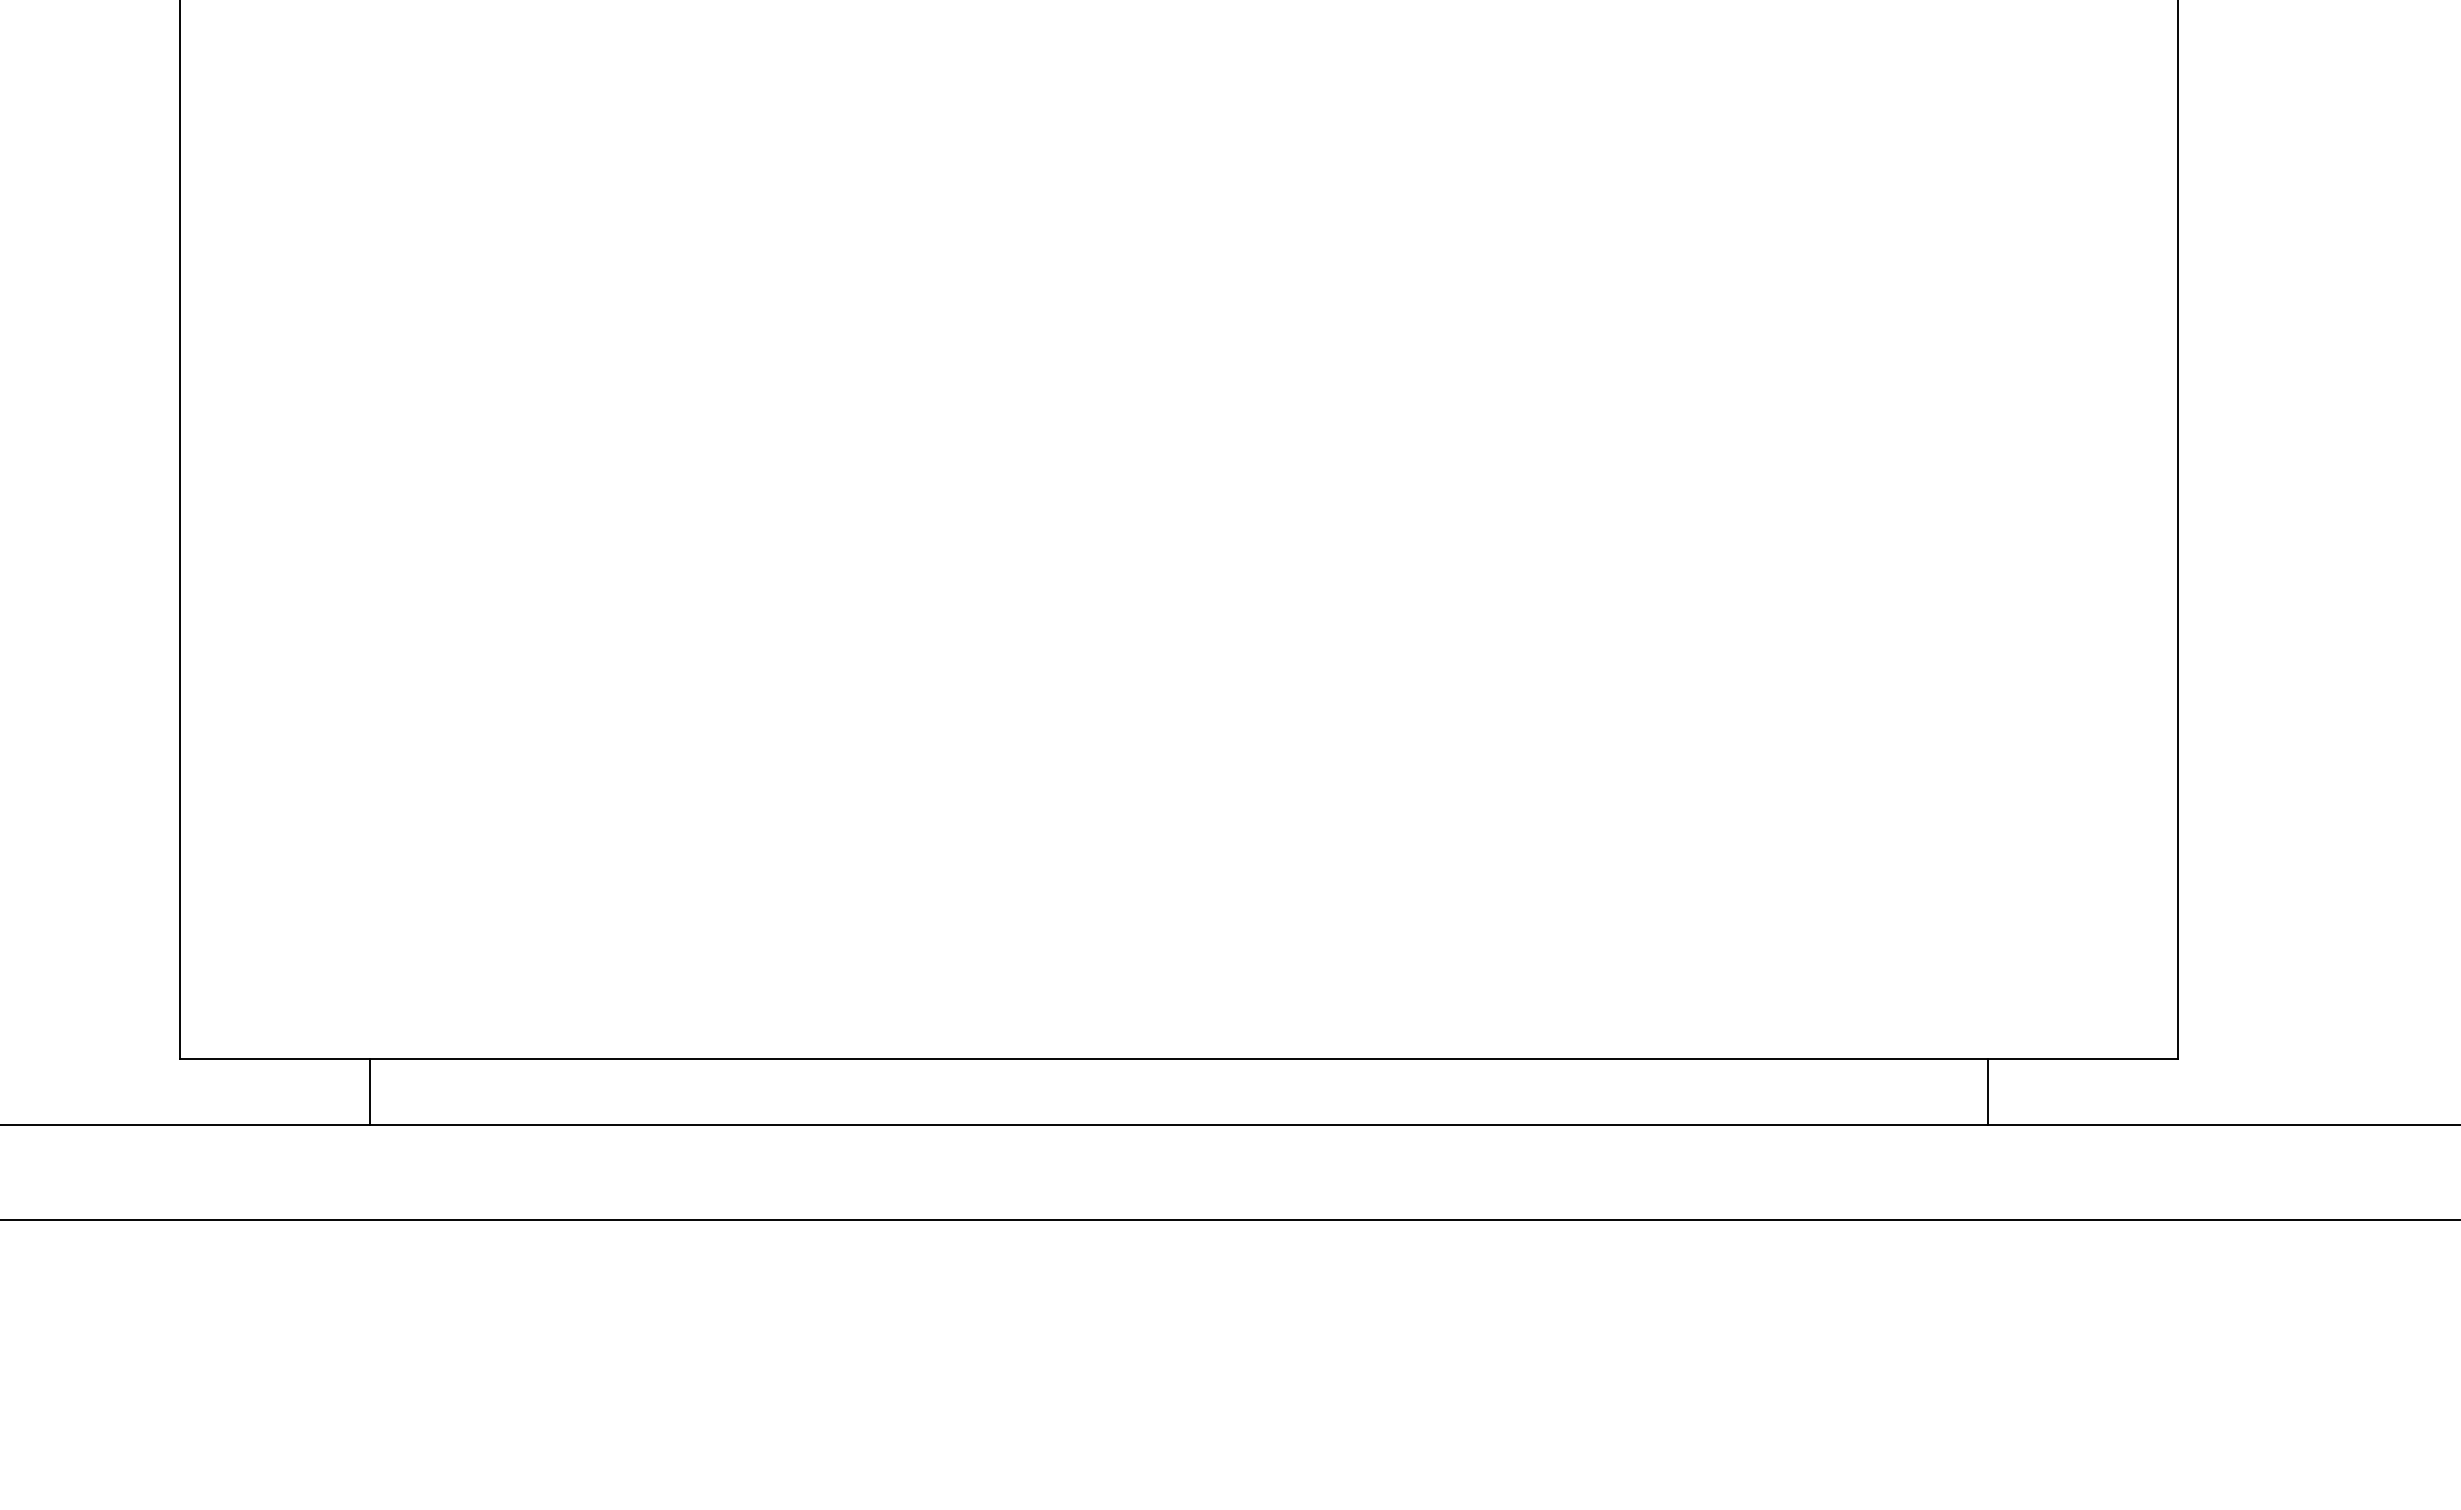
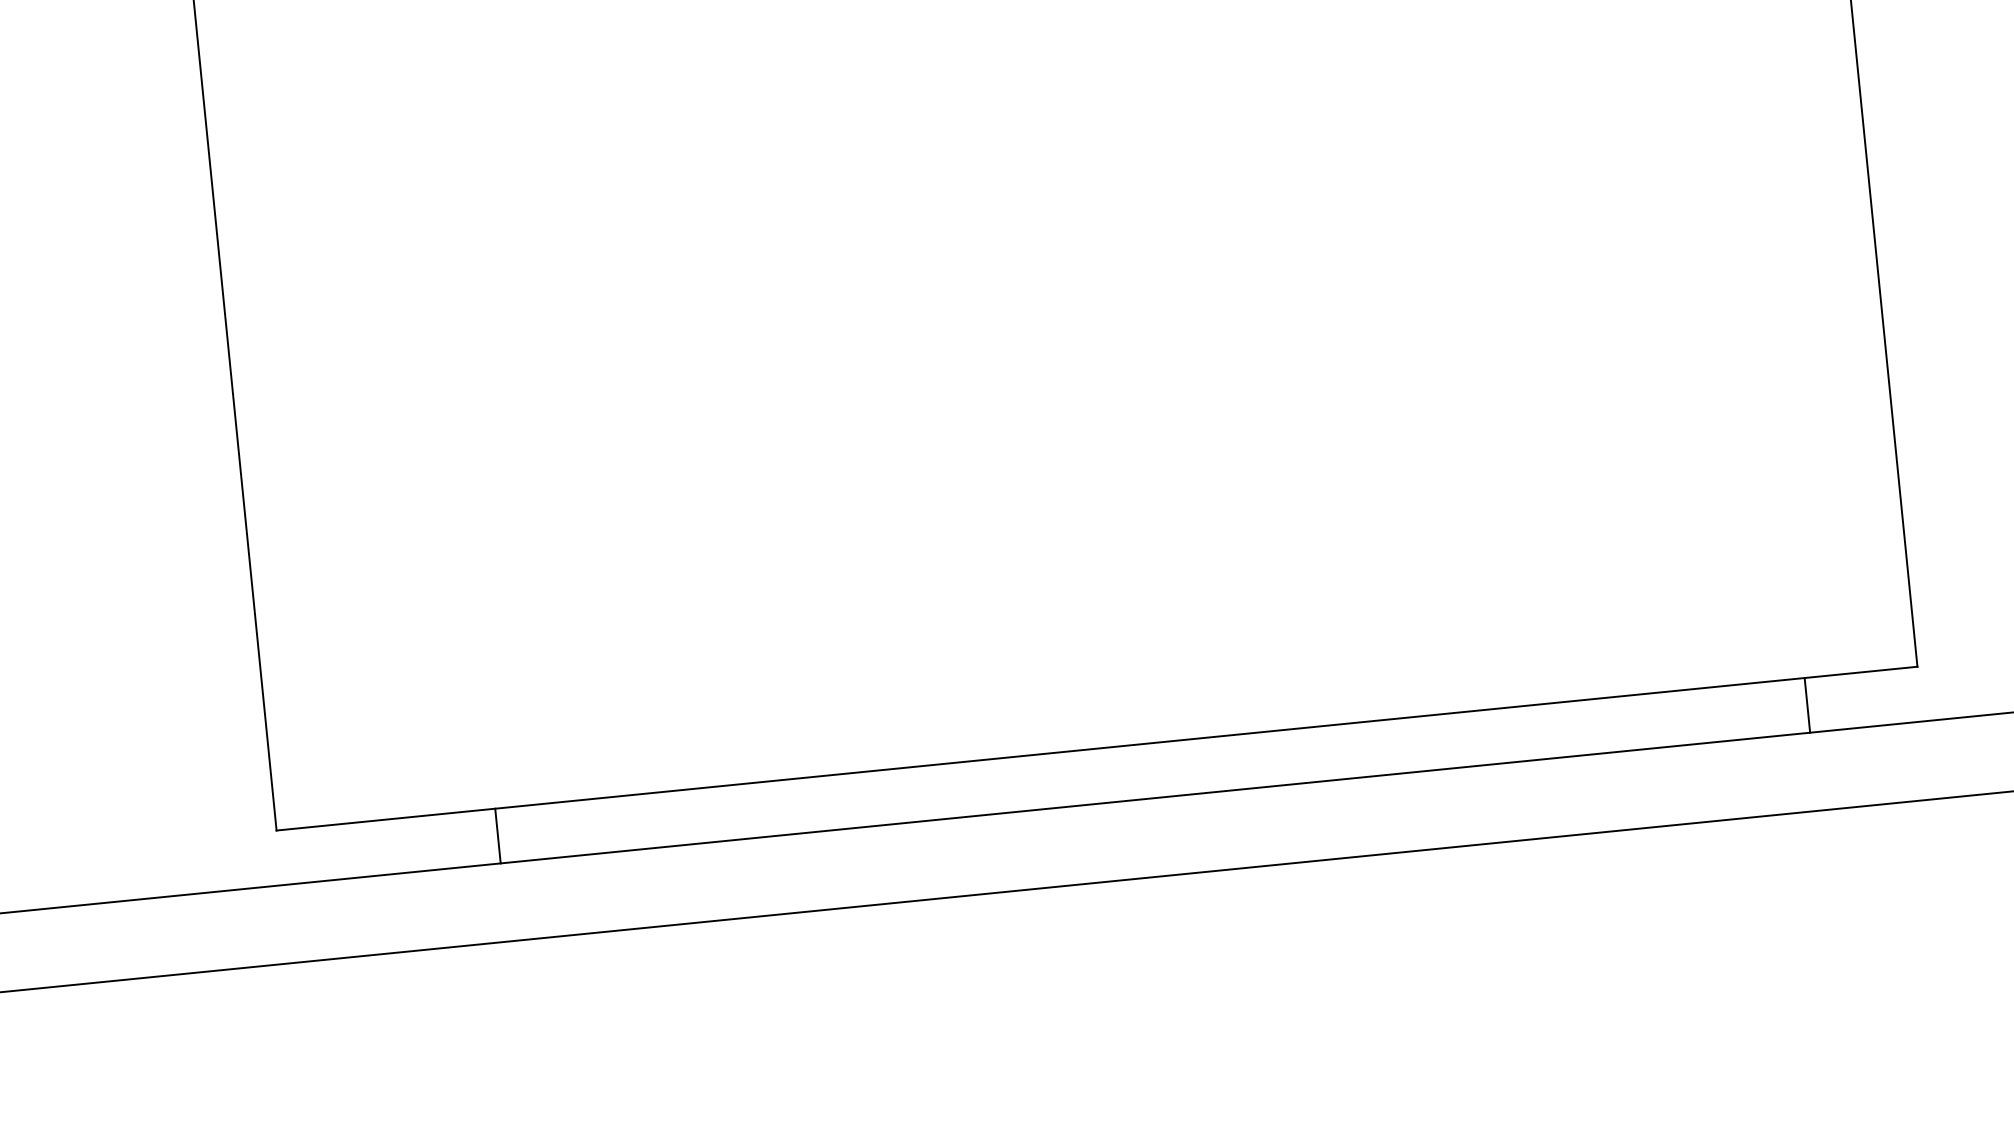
line: (369, 1091) -> (497, 835), moved
line: (1987, 1091) -> (1807, 705), moved

